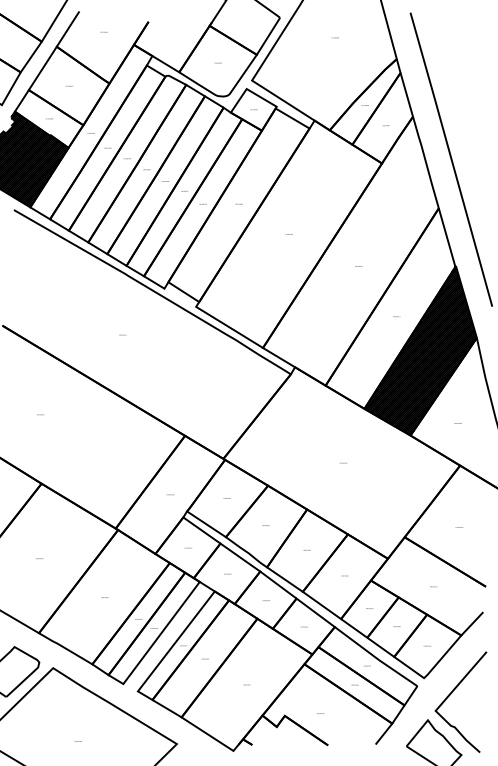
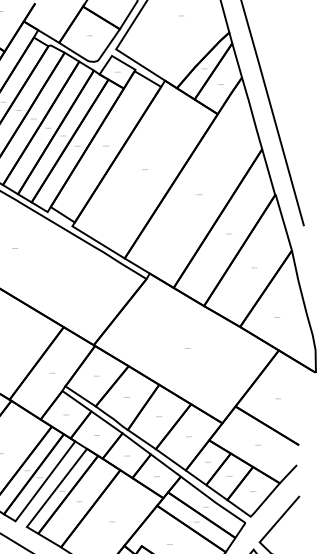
hatch: (420, 350) -> (247, 260), removed

